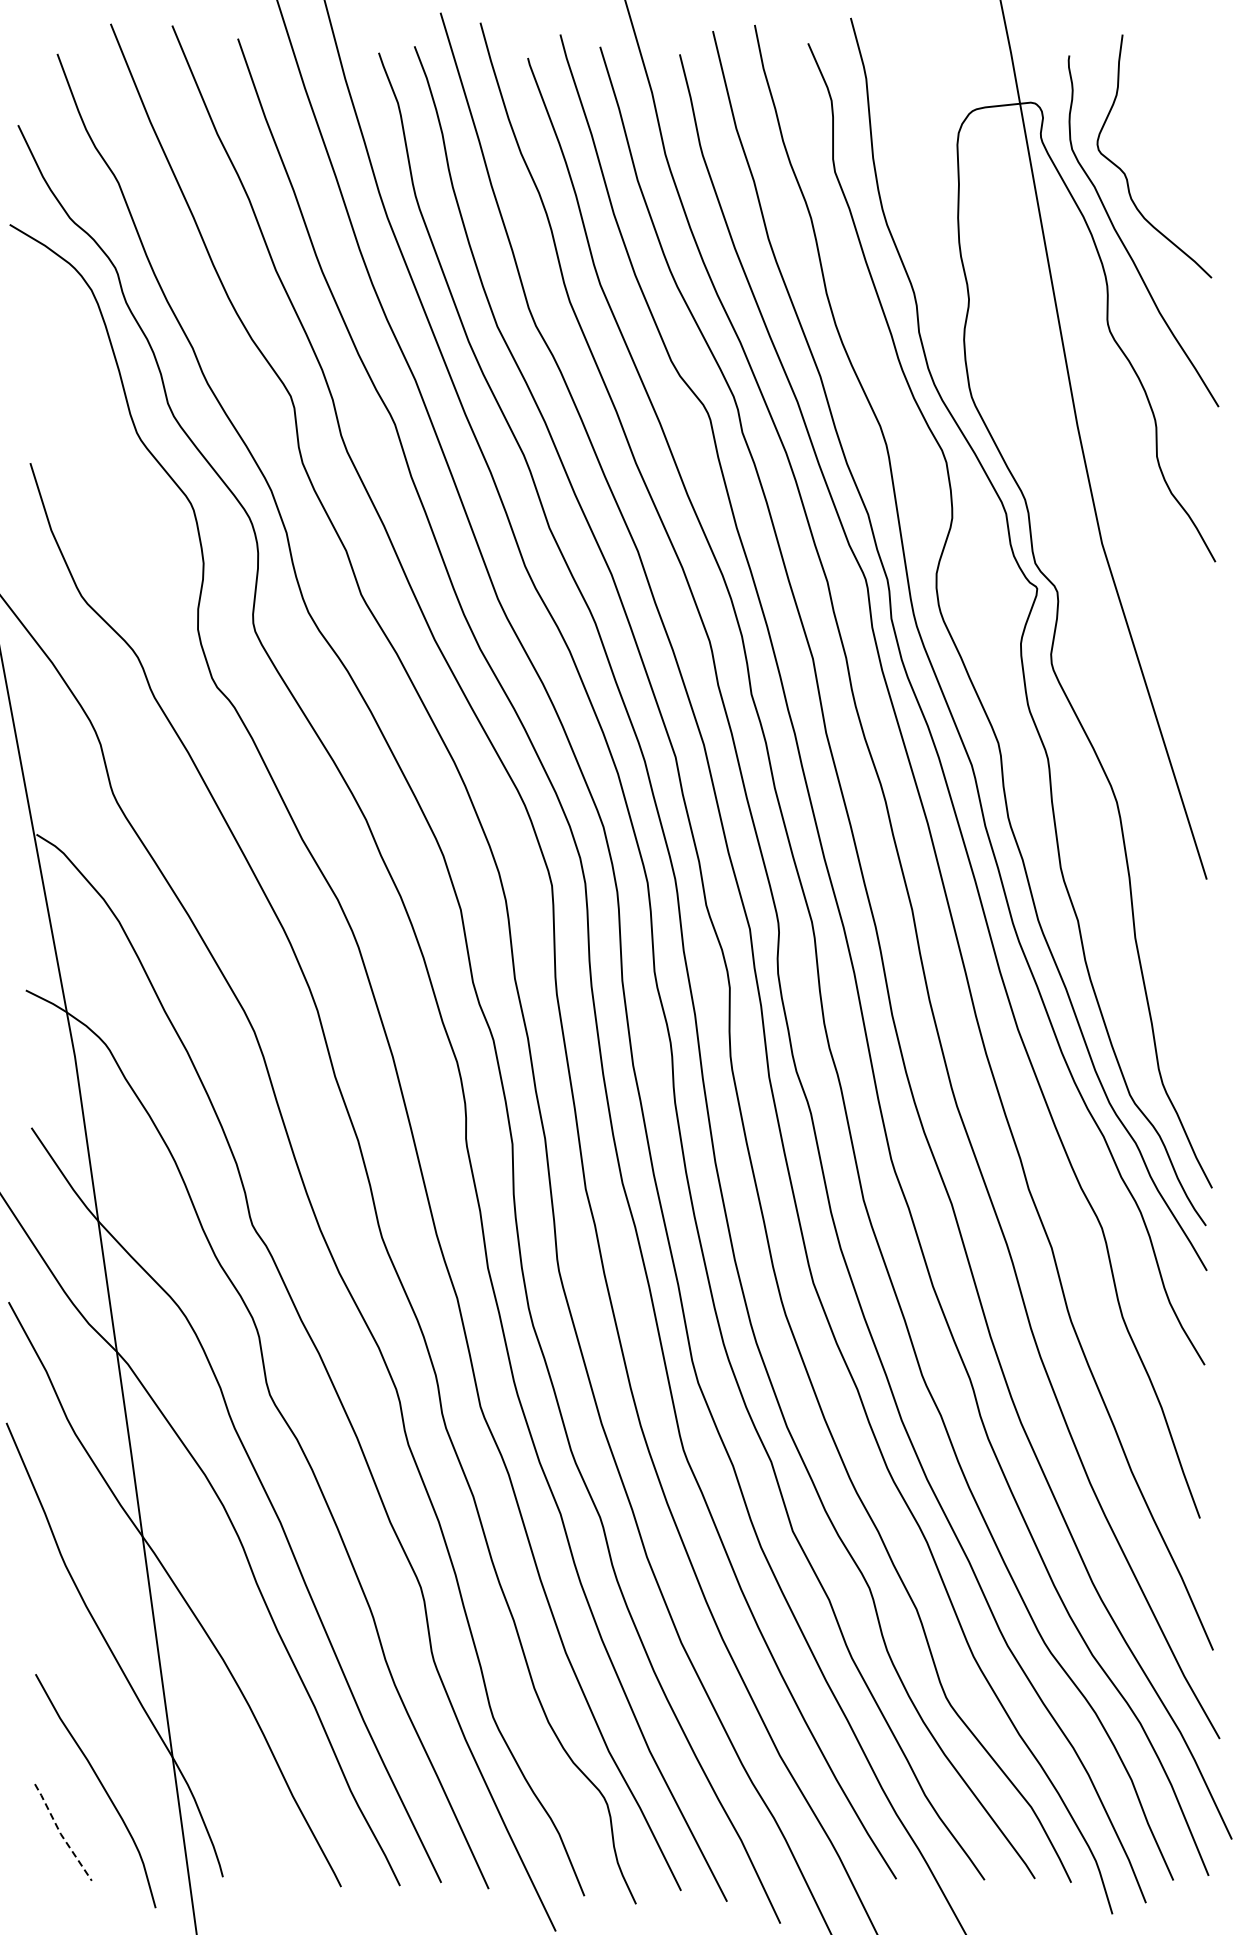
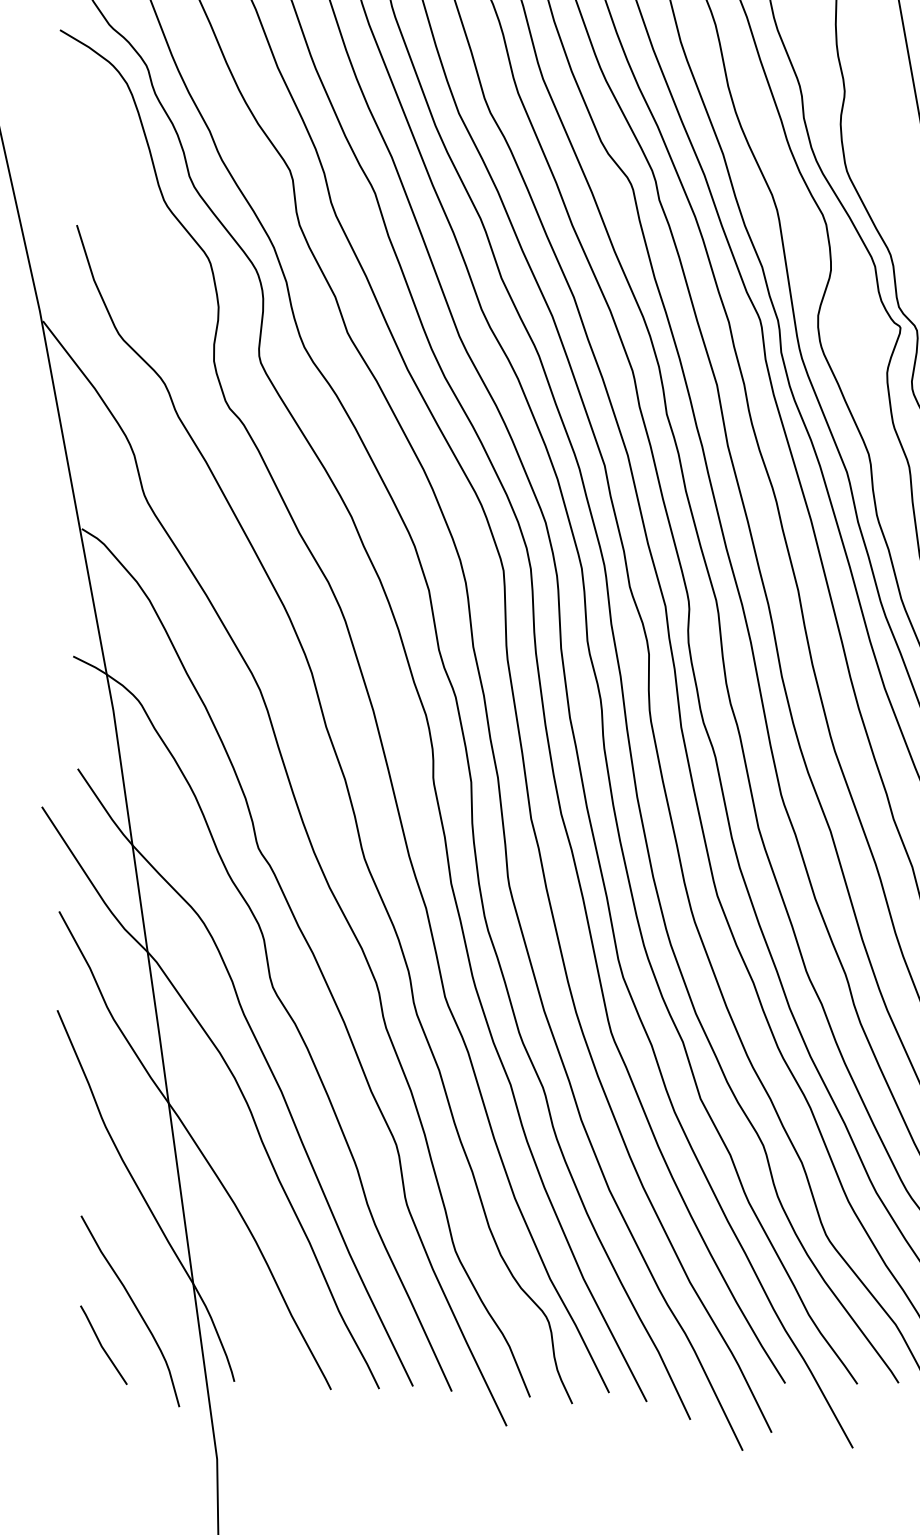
line: (60, 1834) -> (101, 1346), dashed -> solid

